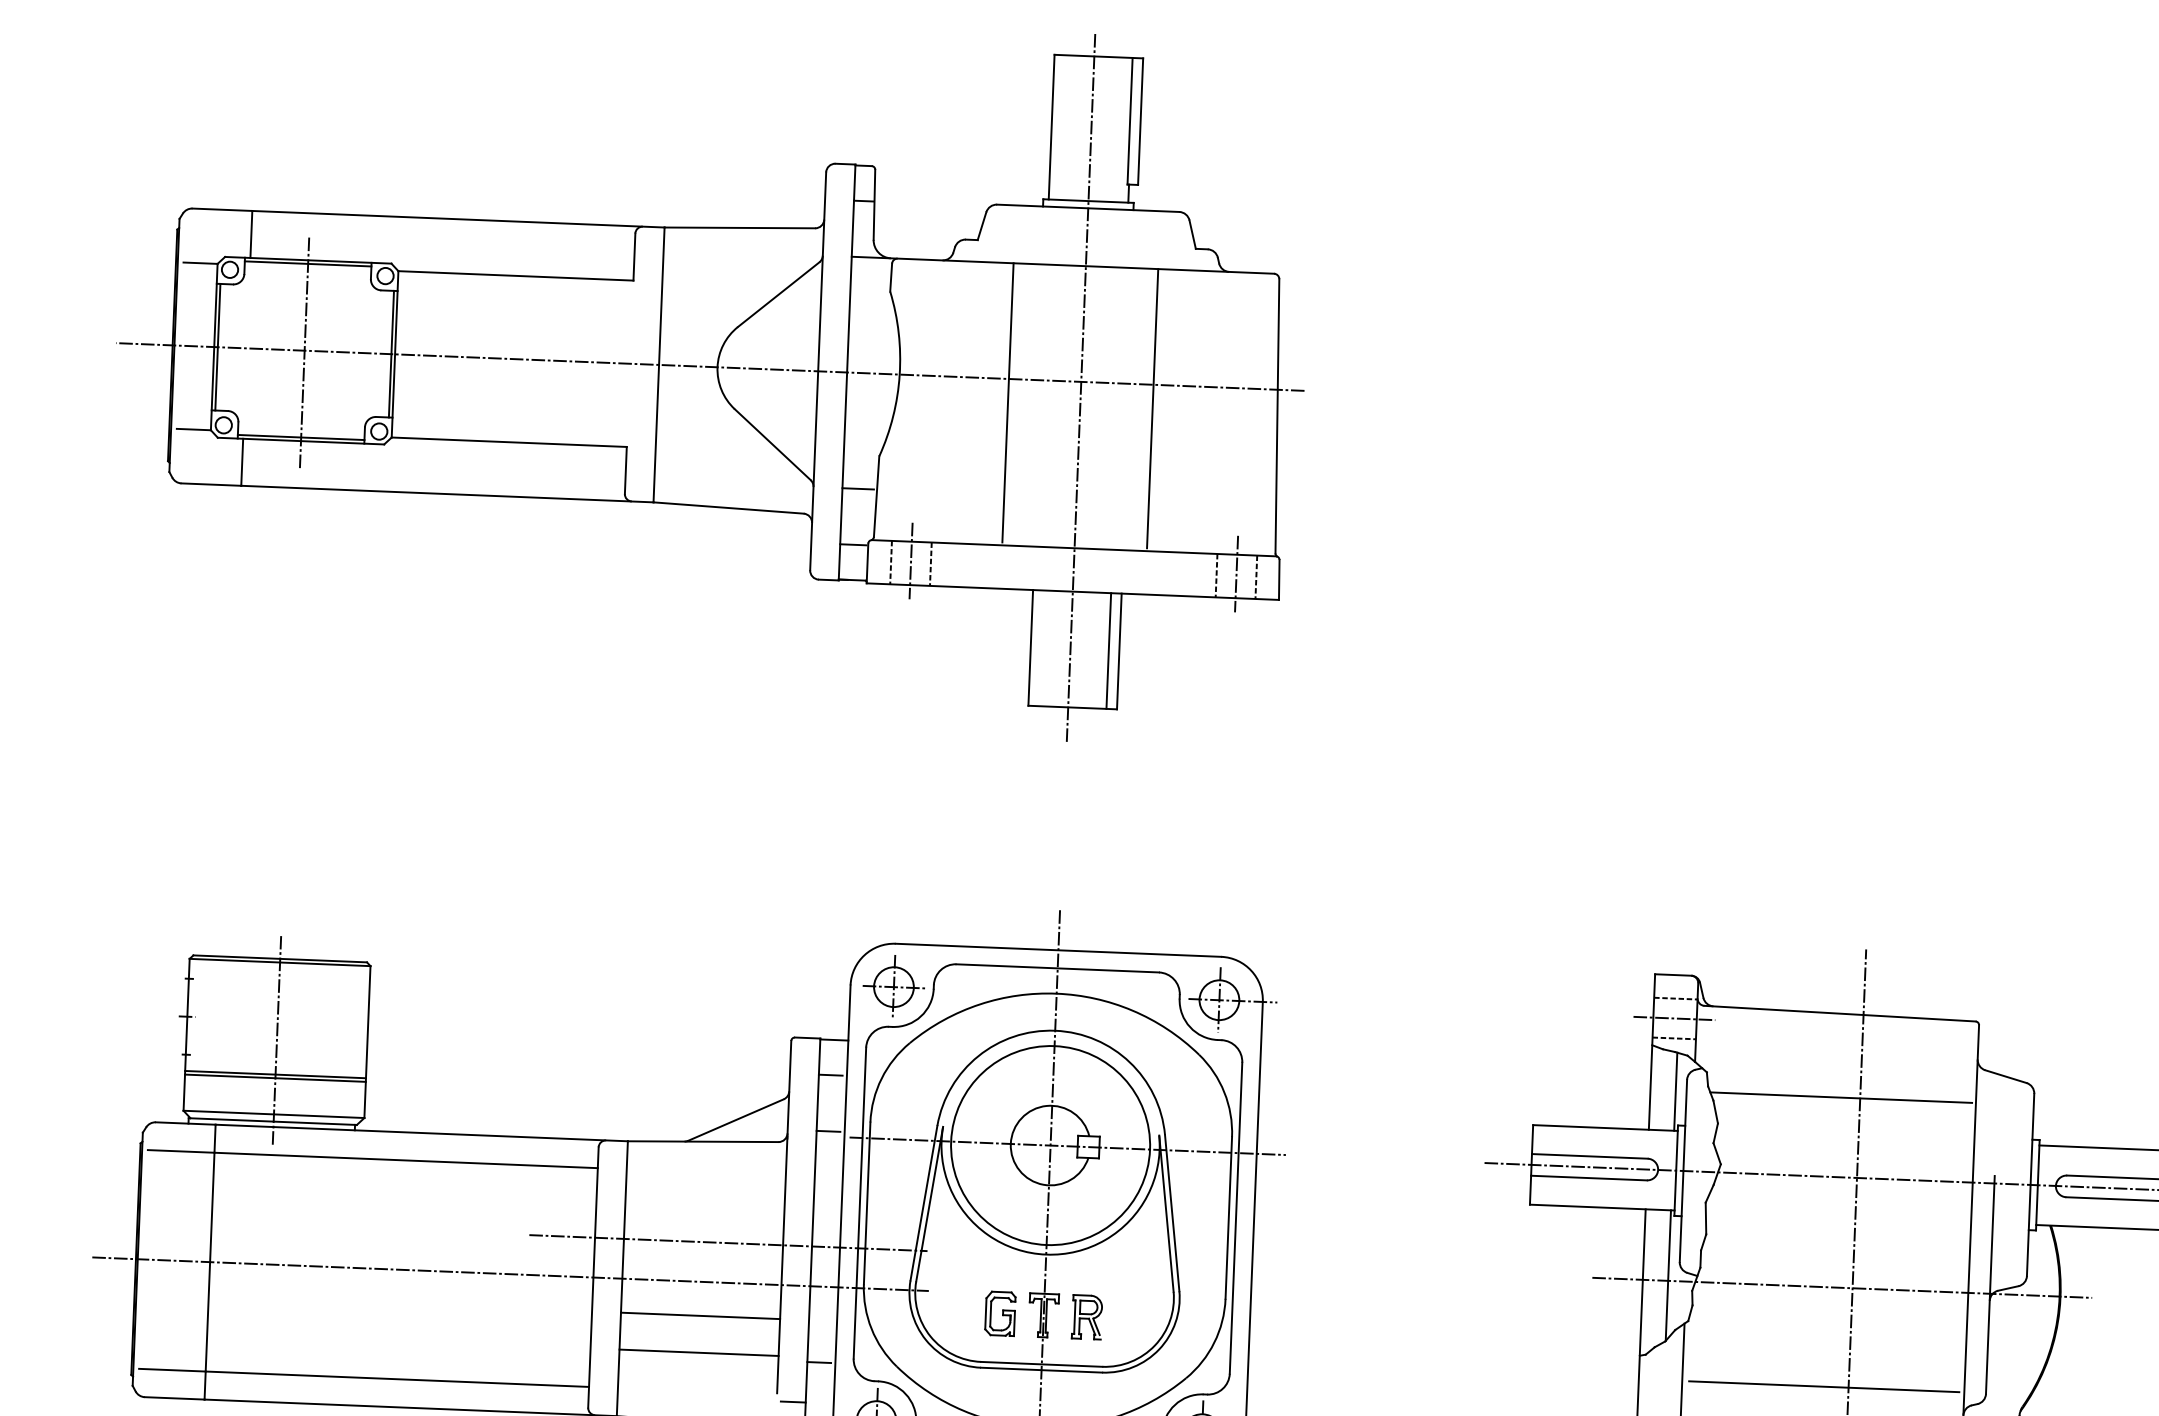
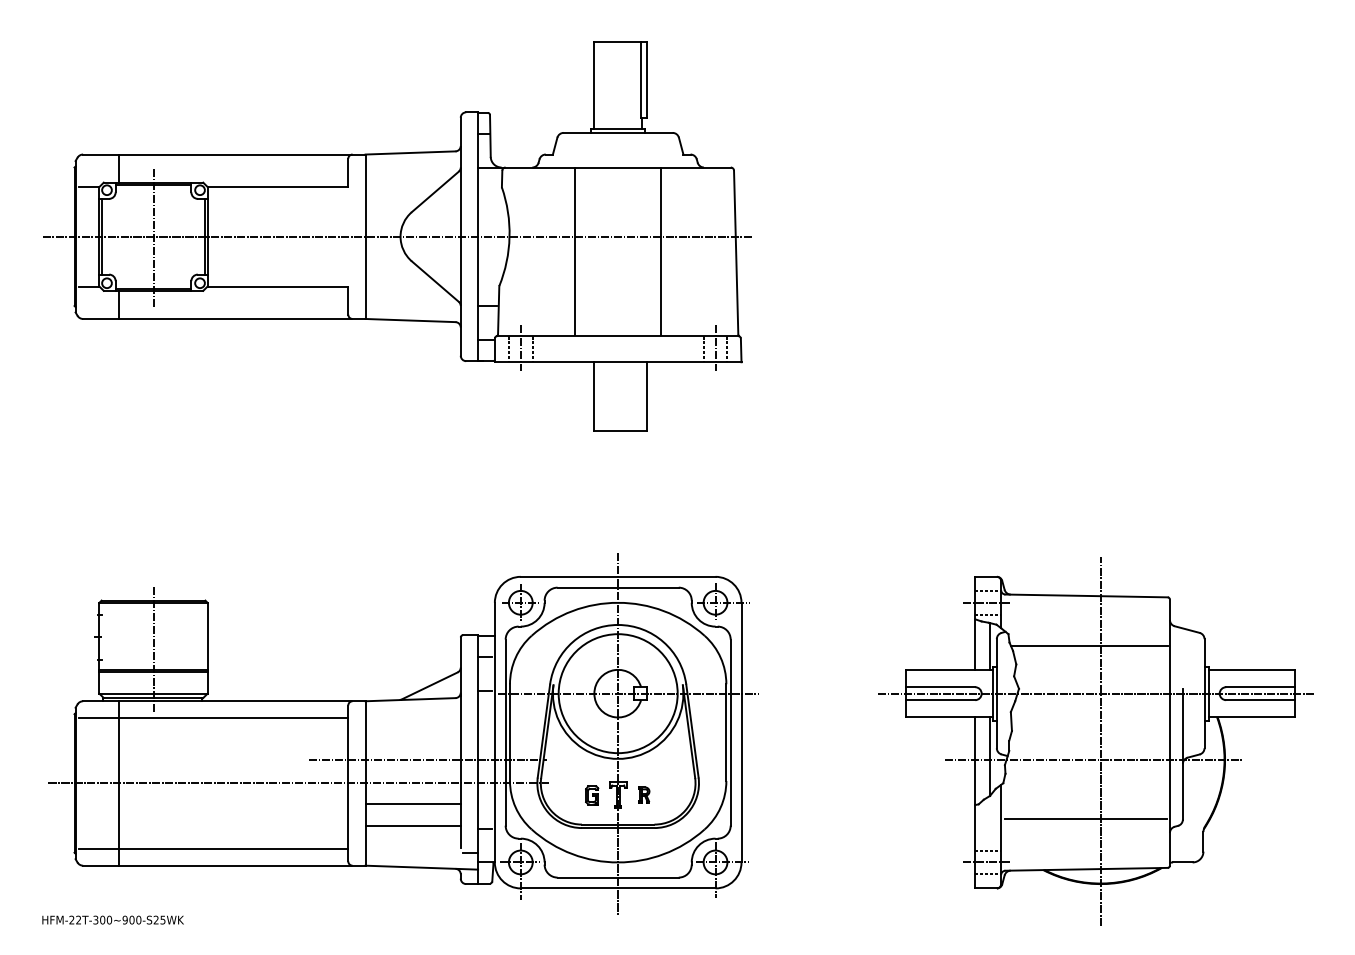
line: (1081, 388) -> (618, 240), removed
line: (1109, 650) -> (641, 396), removed
part: (999, 1313) -> (591, 795), size x0.7
part: (1087, 1315) -> (644, 794), size x0.6

